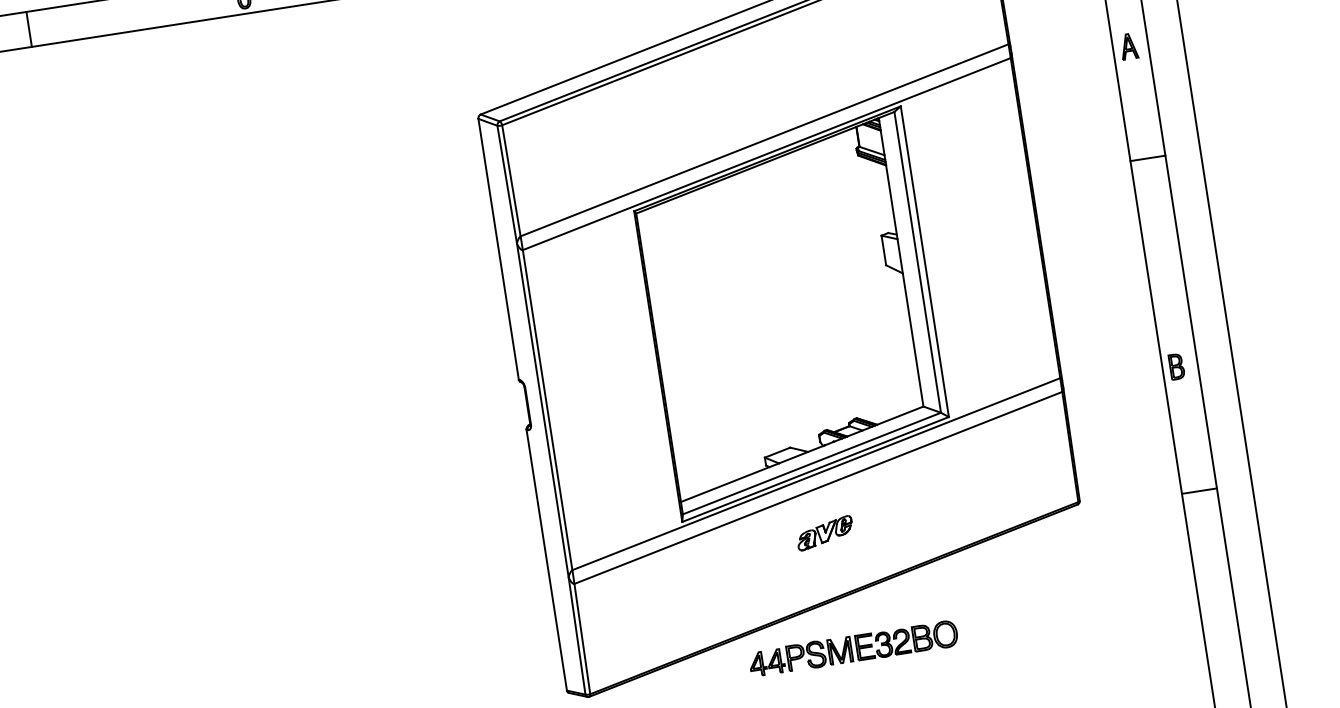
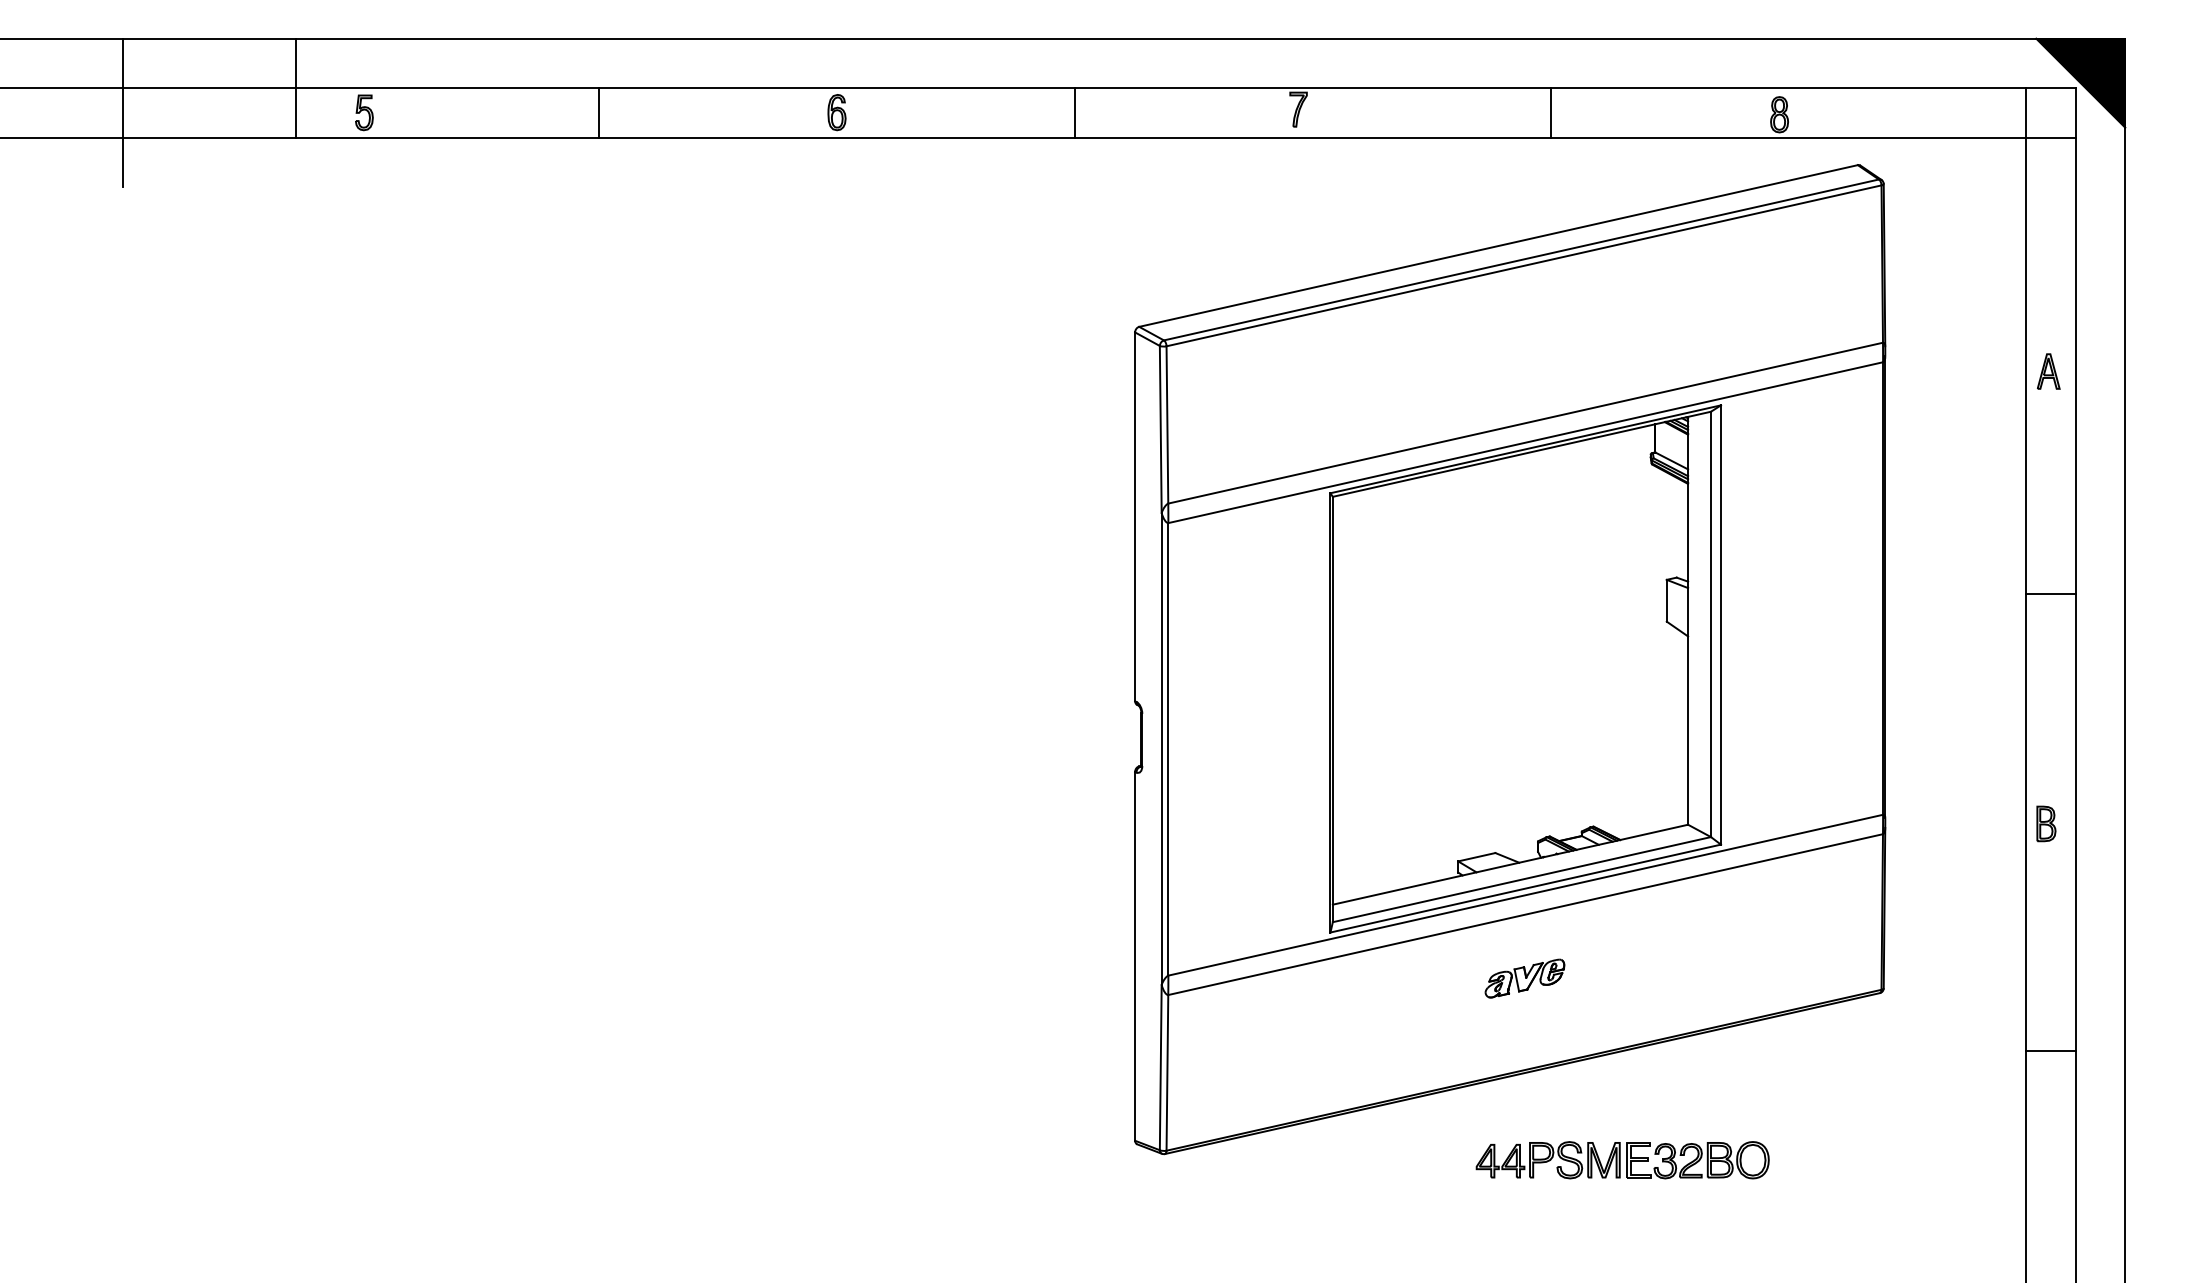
line: (28, 29) -> (598, 112), moved
line: (1147, 158) -> (2050, 594), moved
line: (1199, 491) -> (2050, 1050), moved
part: (853, 648) -> (1622, 1160), moved

